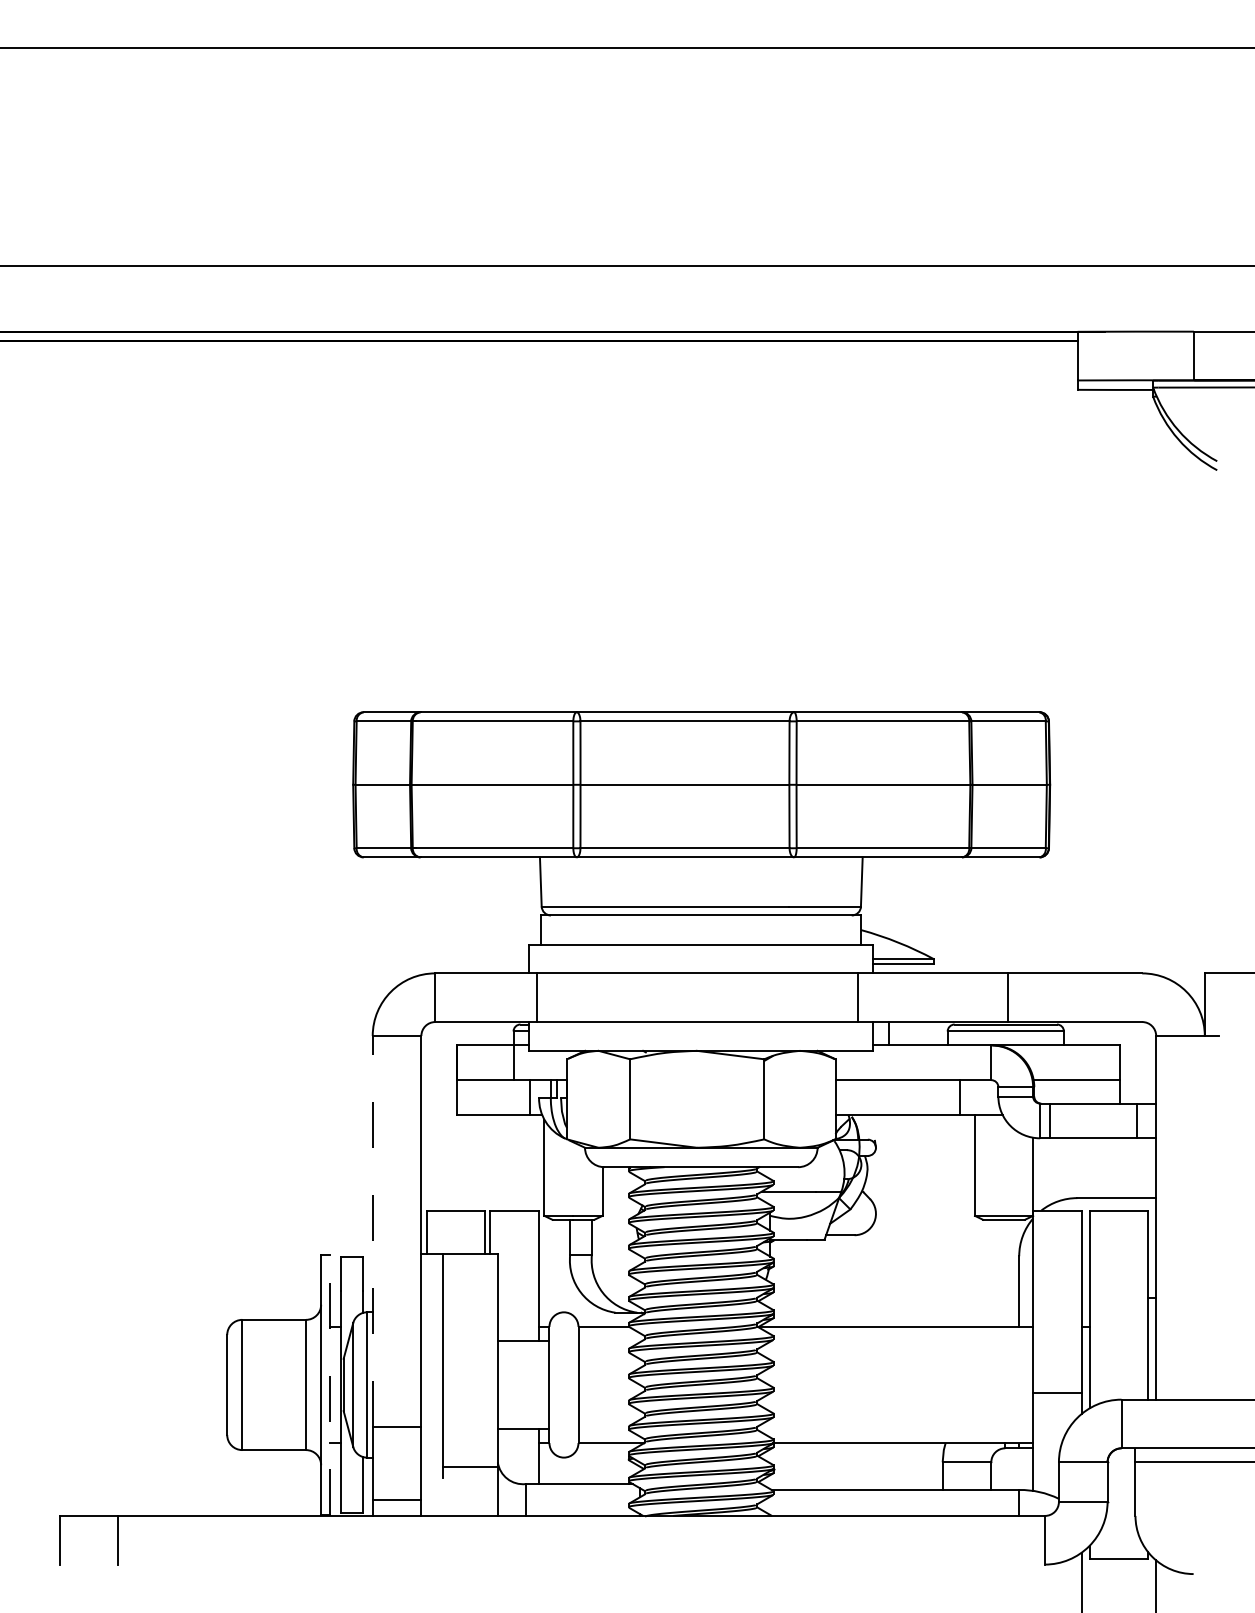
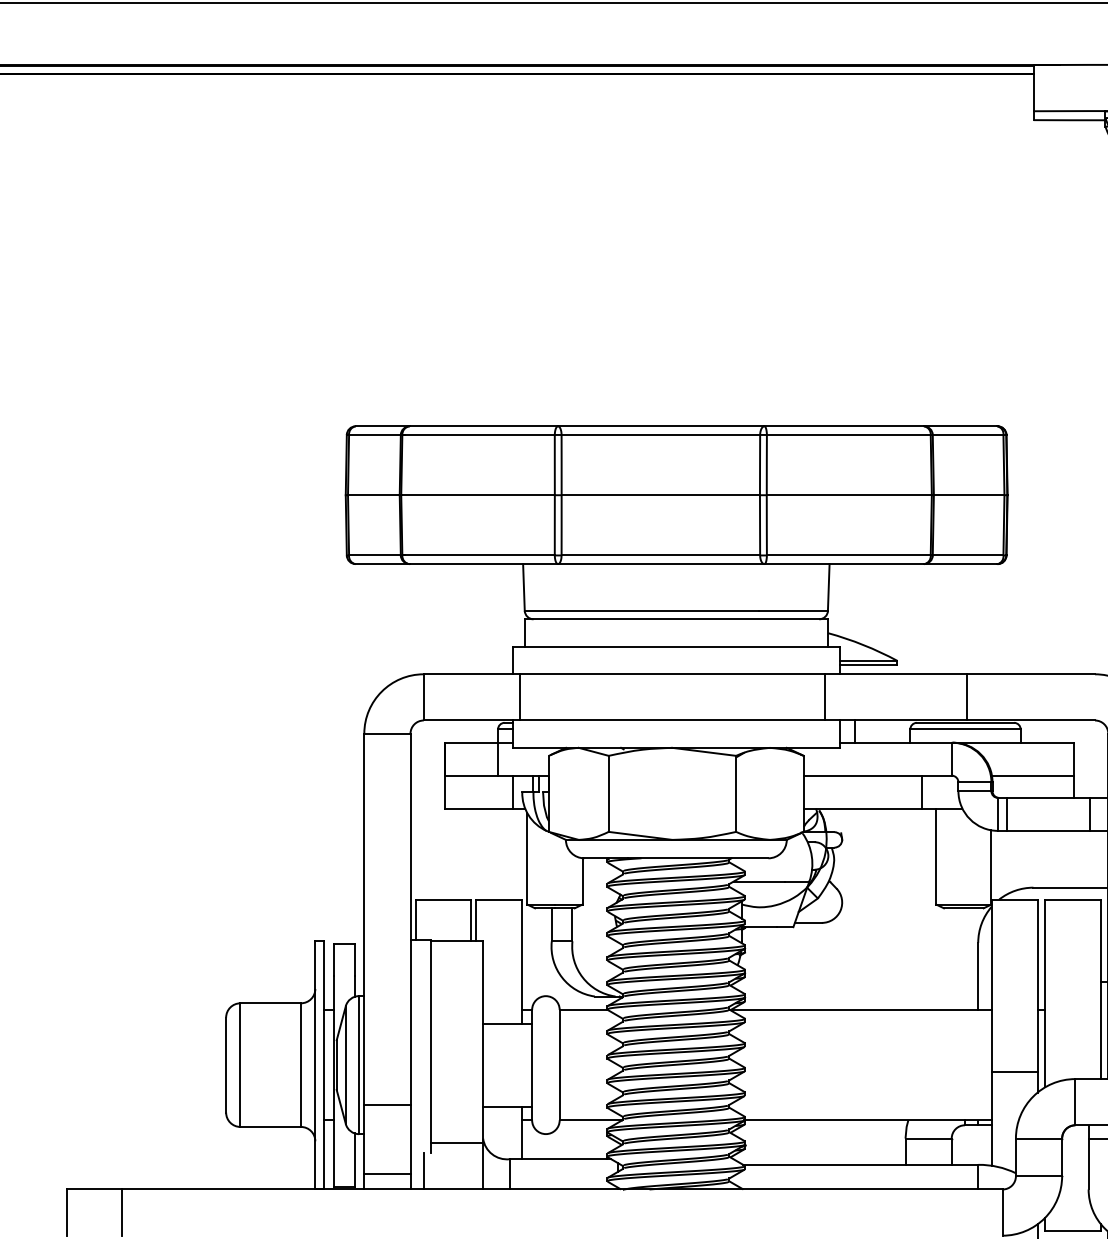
line: (372, 1231) -> (364, 919), dashed -> solid
line: (330, 1384) -> (324, 1064), dashed -> solid
line: (435, 1496) -> (423, 1171), added

